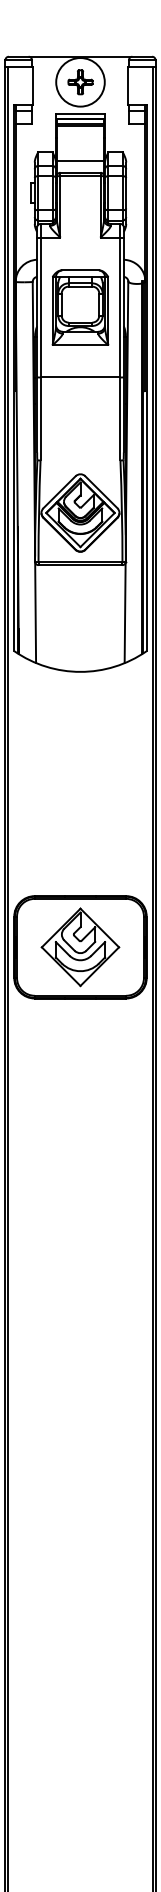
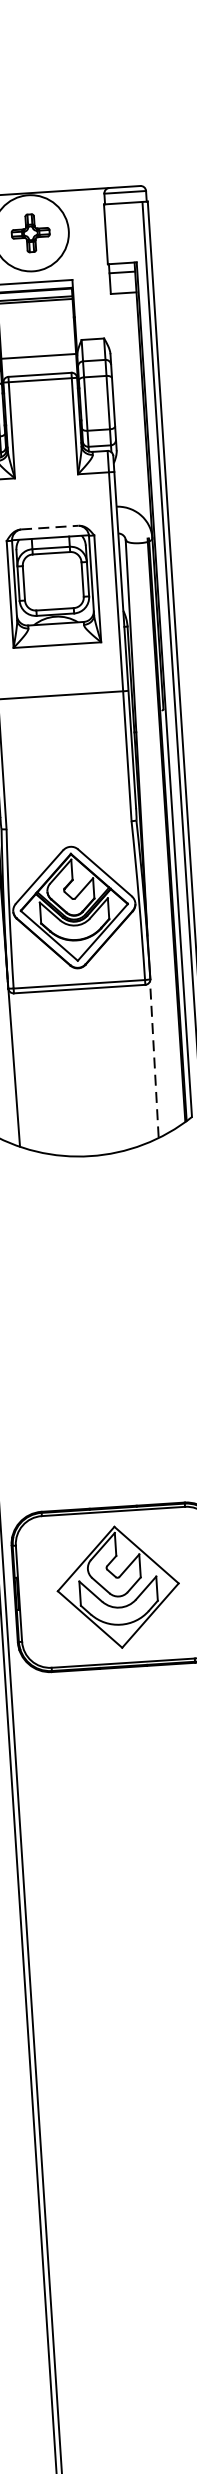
line: (80, 270) -> (49, 527), solid -> dashed
line: (125, 612) -> (154, 1058), solid -> dashed

